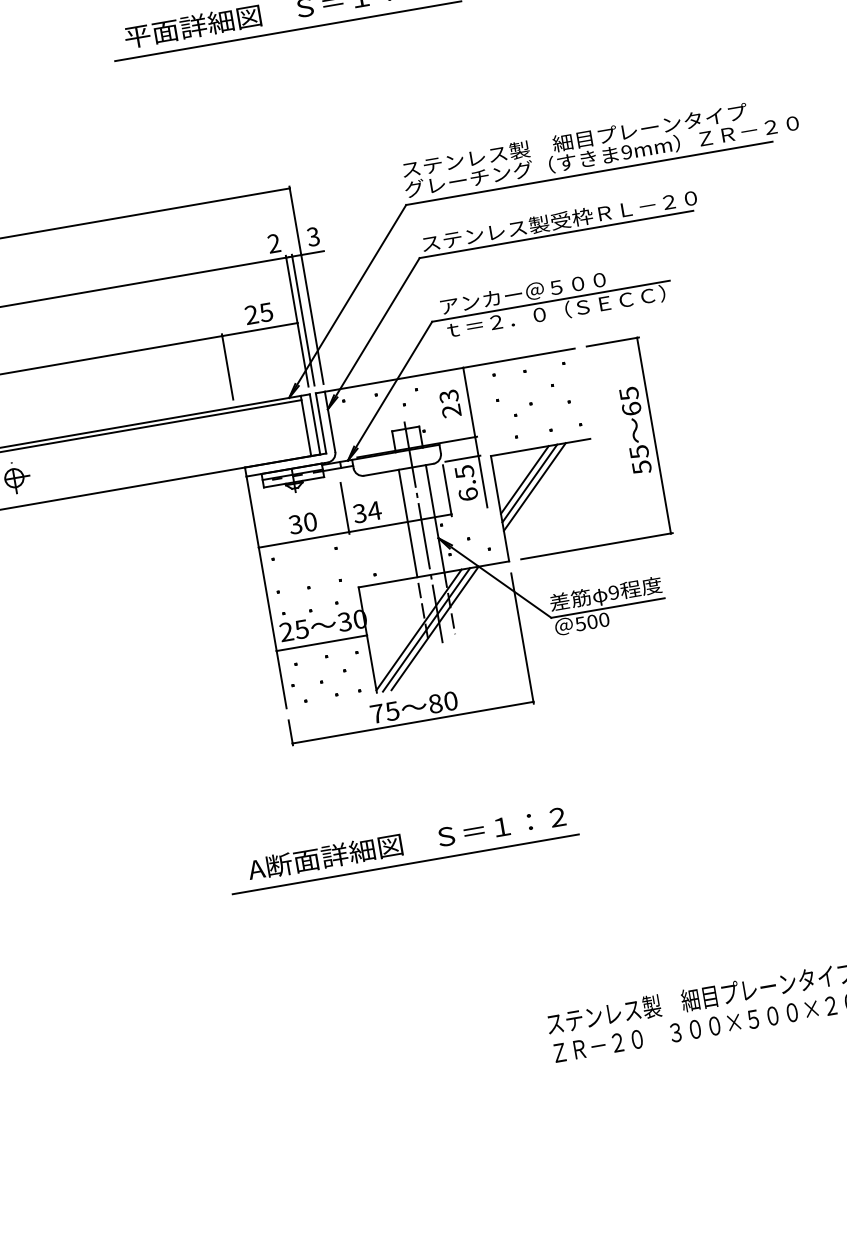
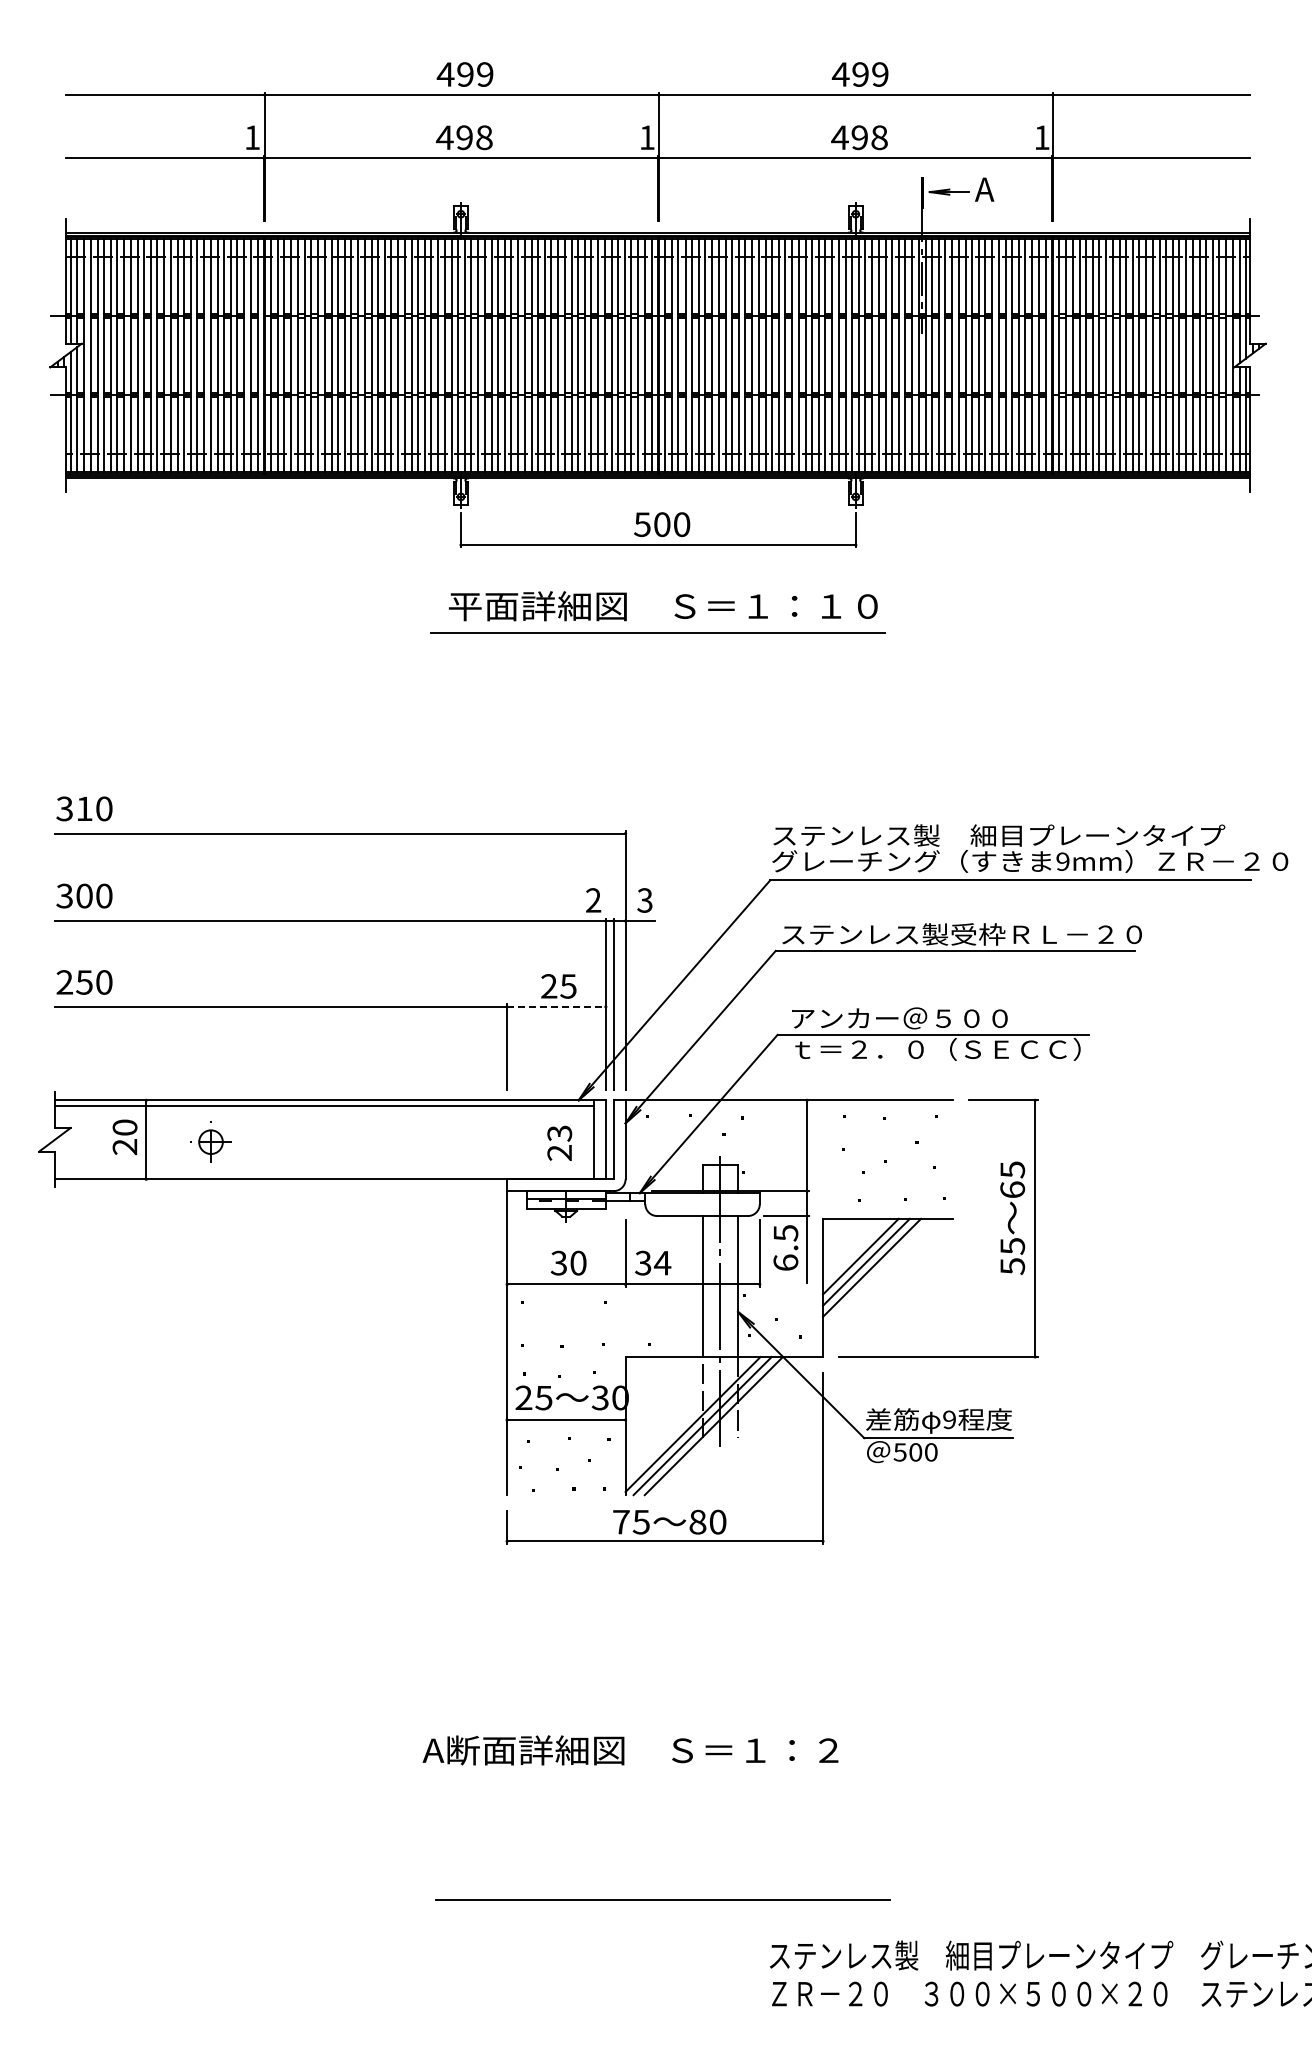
line: (259, 329) -> (556, 1006), solid -> dashed
text: (450, 403) -> (559, 1142), moved
text: (406, 843) -> (630, 1750), moved
line: (405, 863) -> (662, 1899), moved

